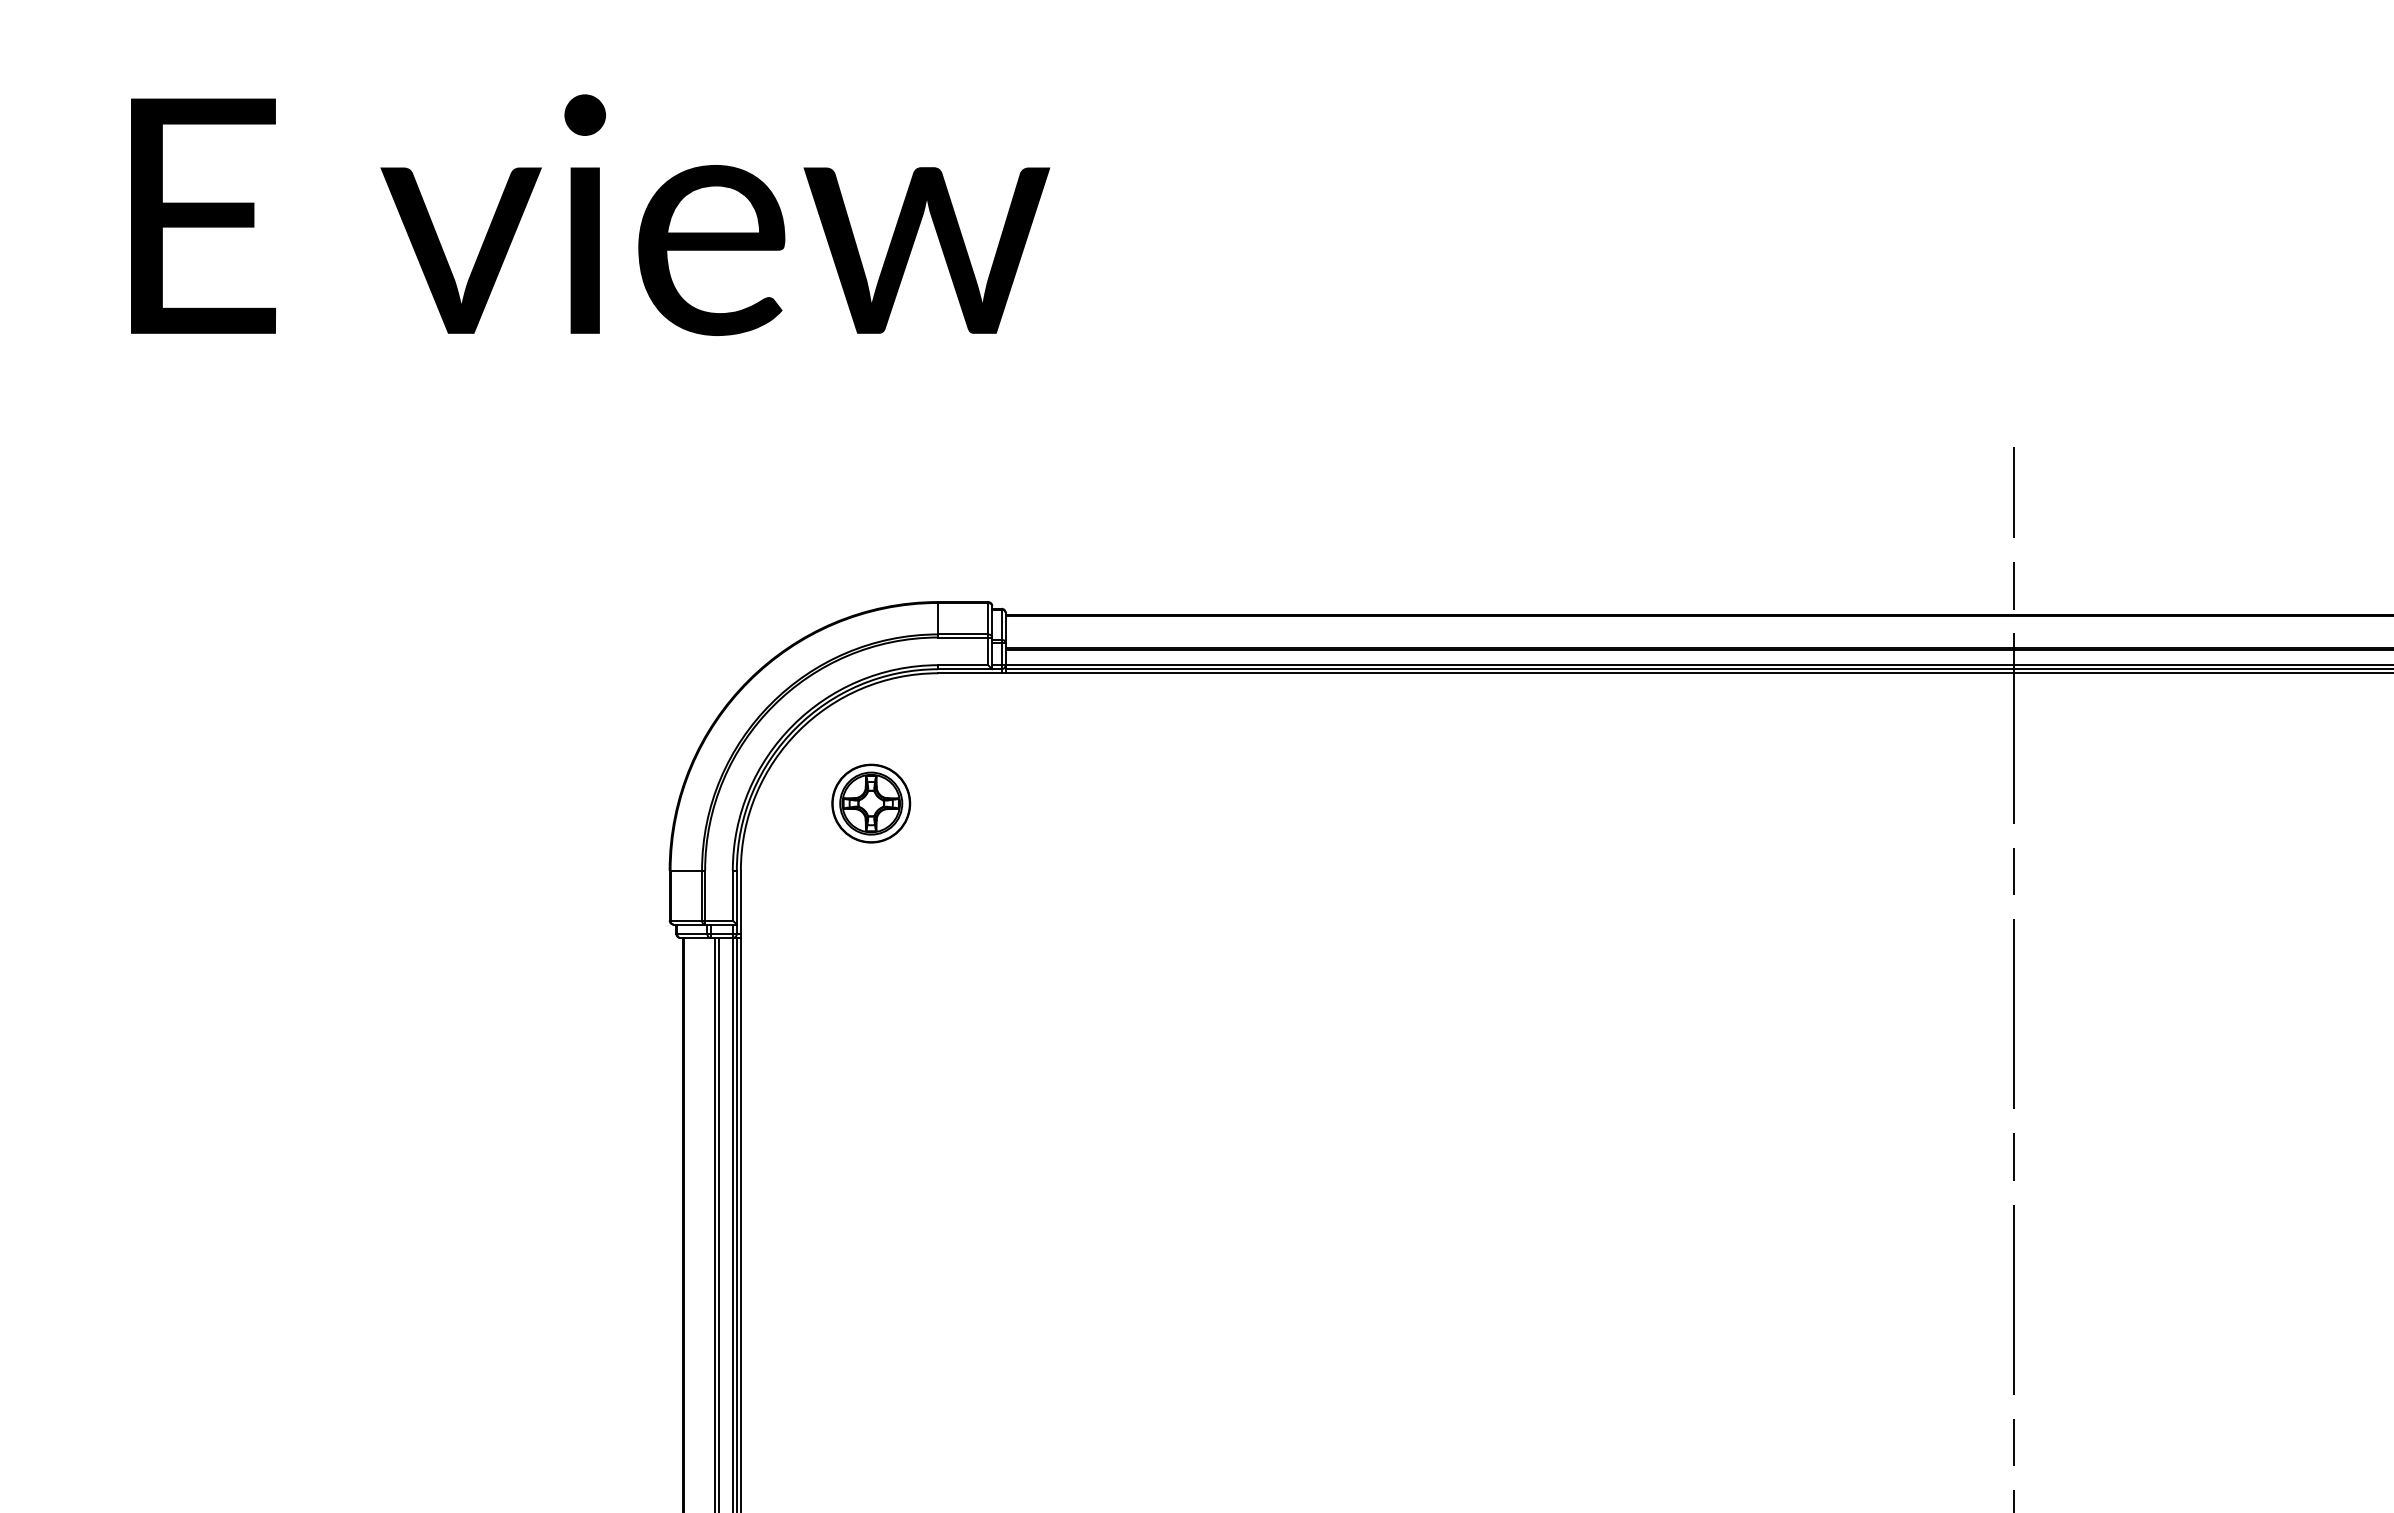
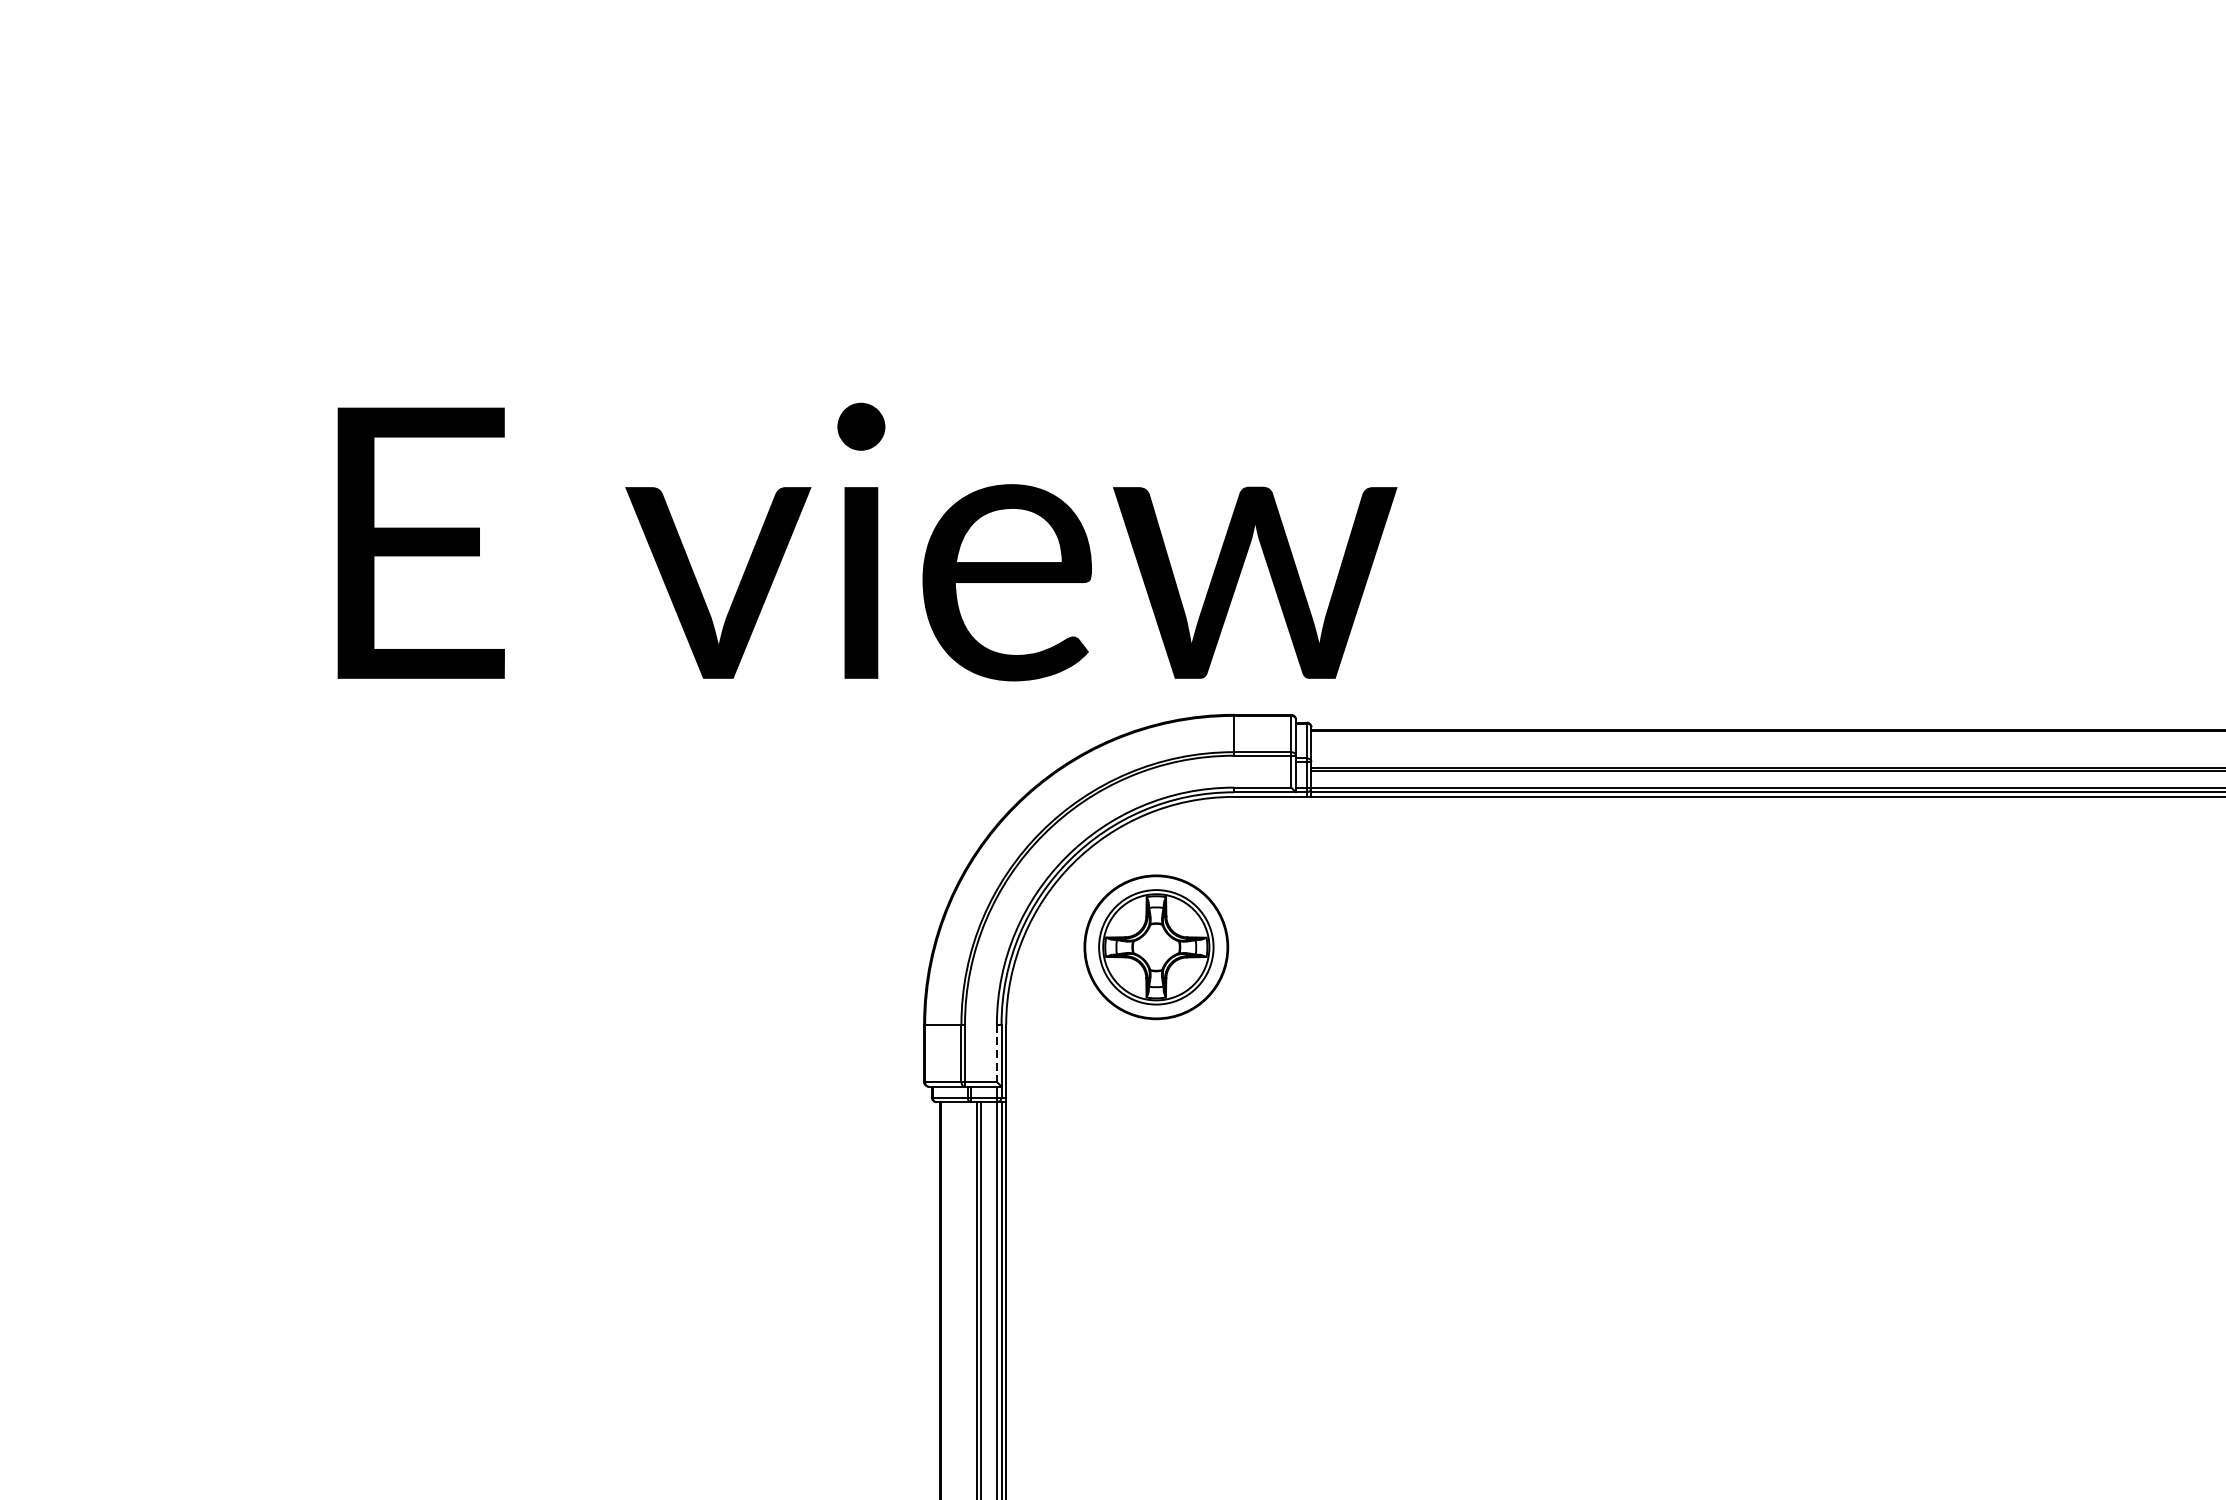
text: (590, 214) -> (867, 541), moved
part: (871, 803) -> (1156, 947), size x1.6
line: (732, 895) -> (996, 1053), solid -> dashed

